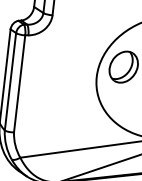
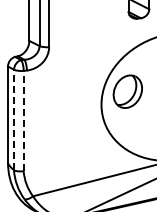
line: (10, 81) -> (14, 119), solid -> dashed
line: (19, 83) -> (23, 120), solid -> dashed

